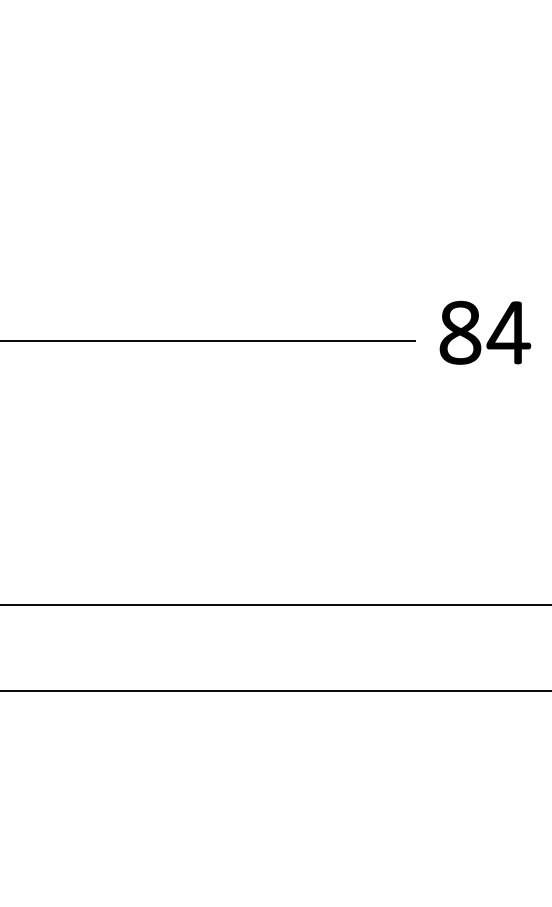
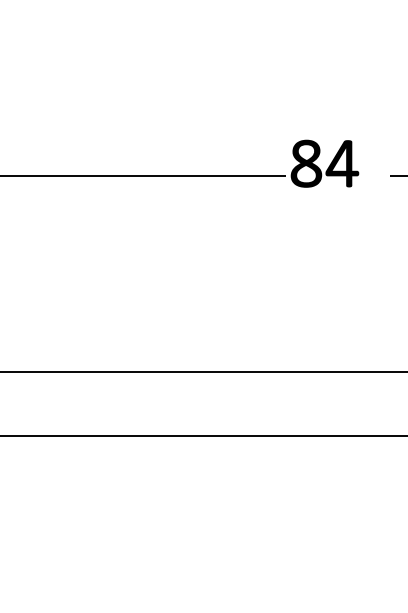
part: (490, 336) -> (328, 166), moved

